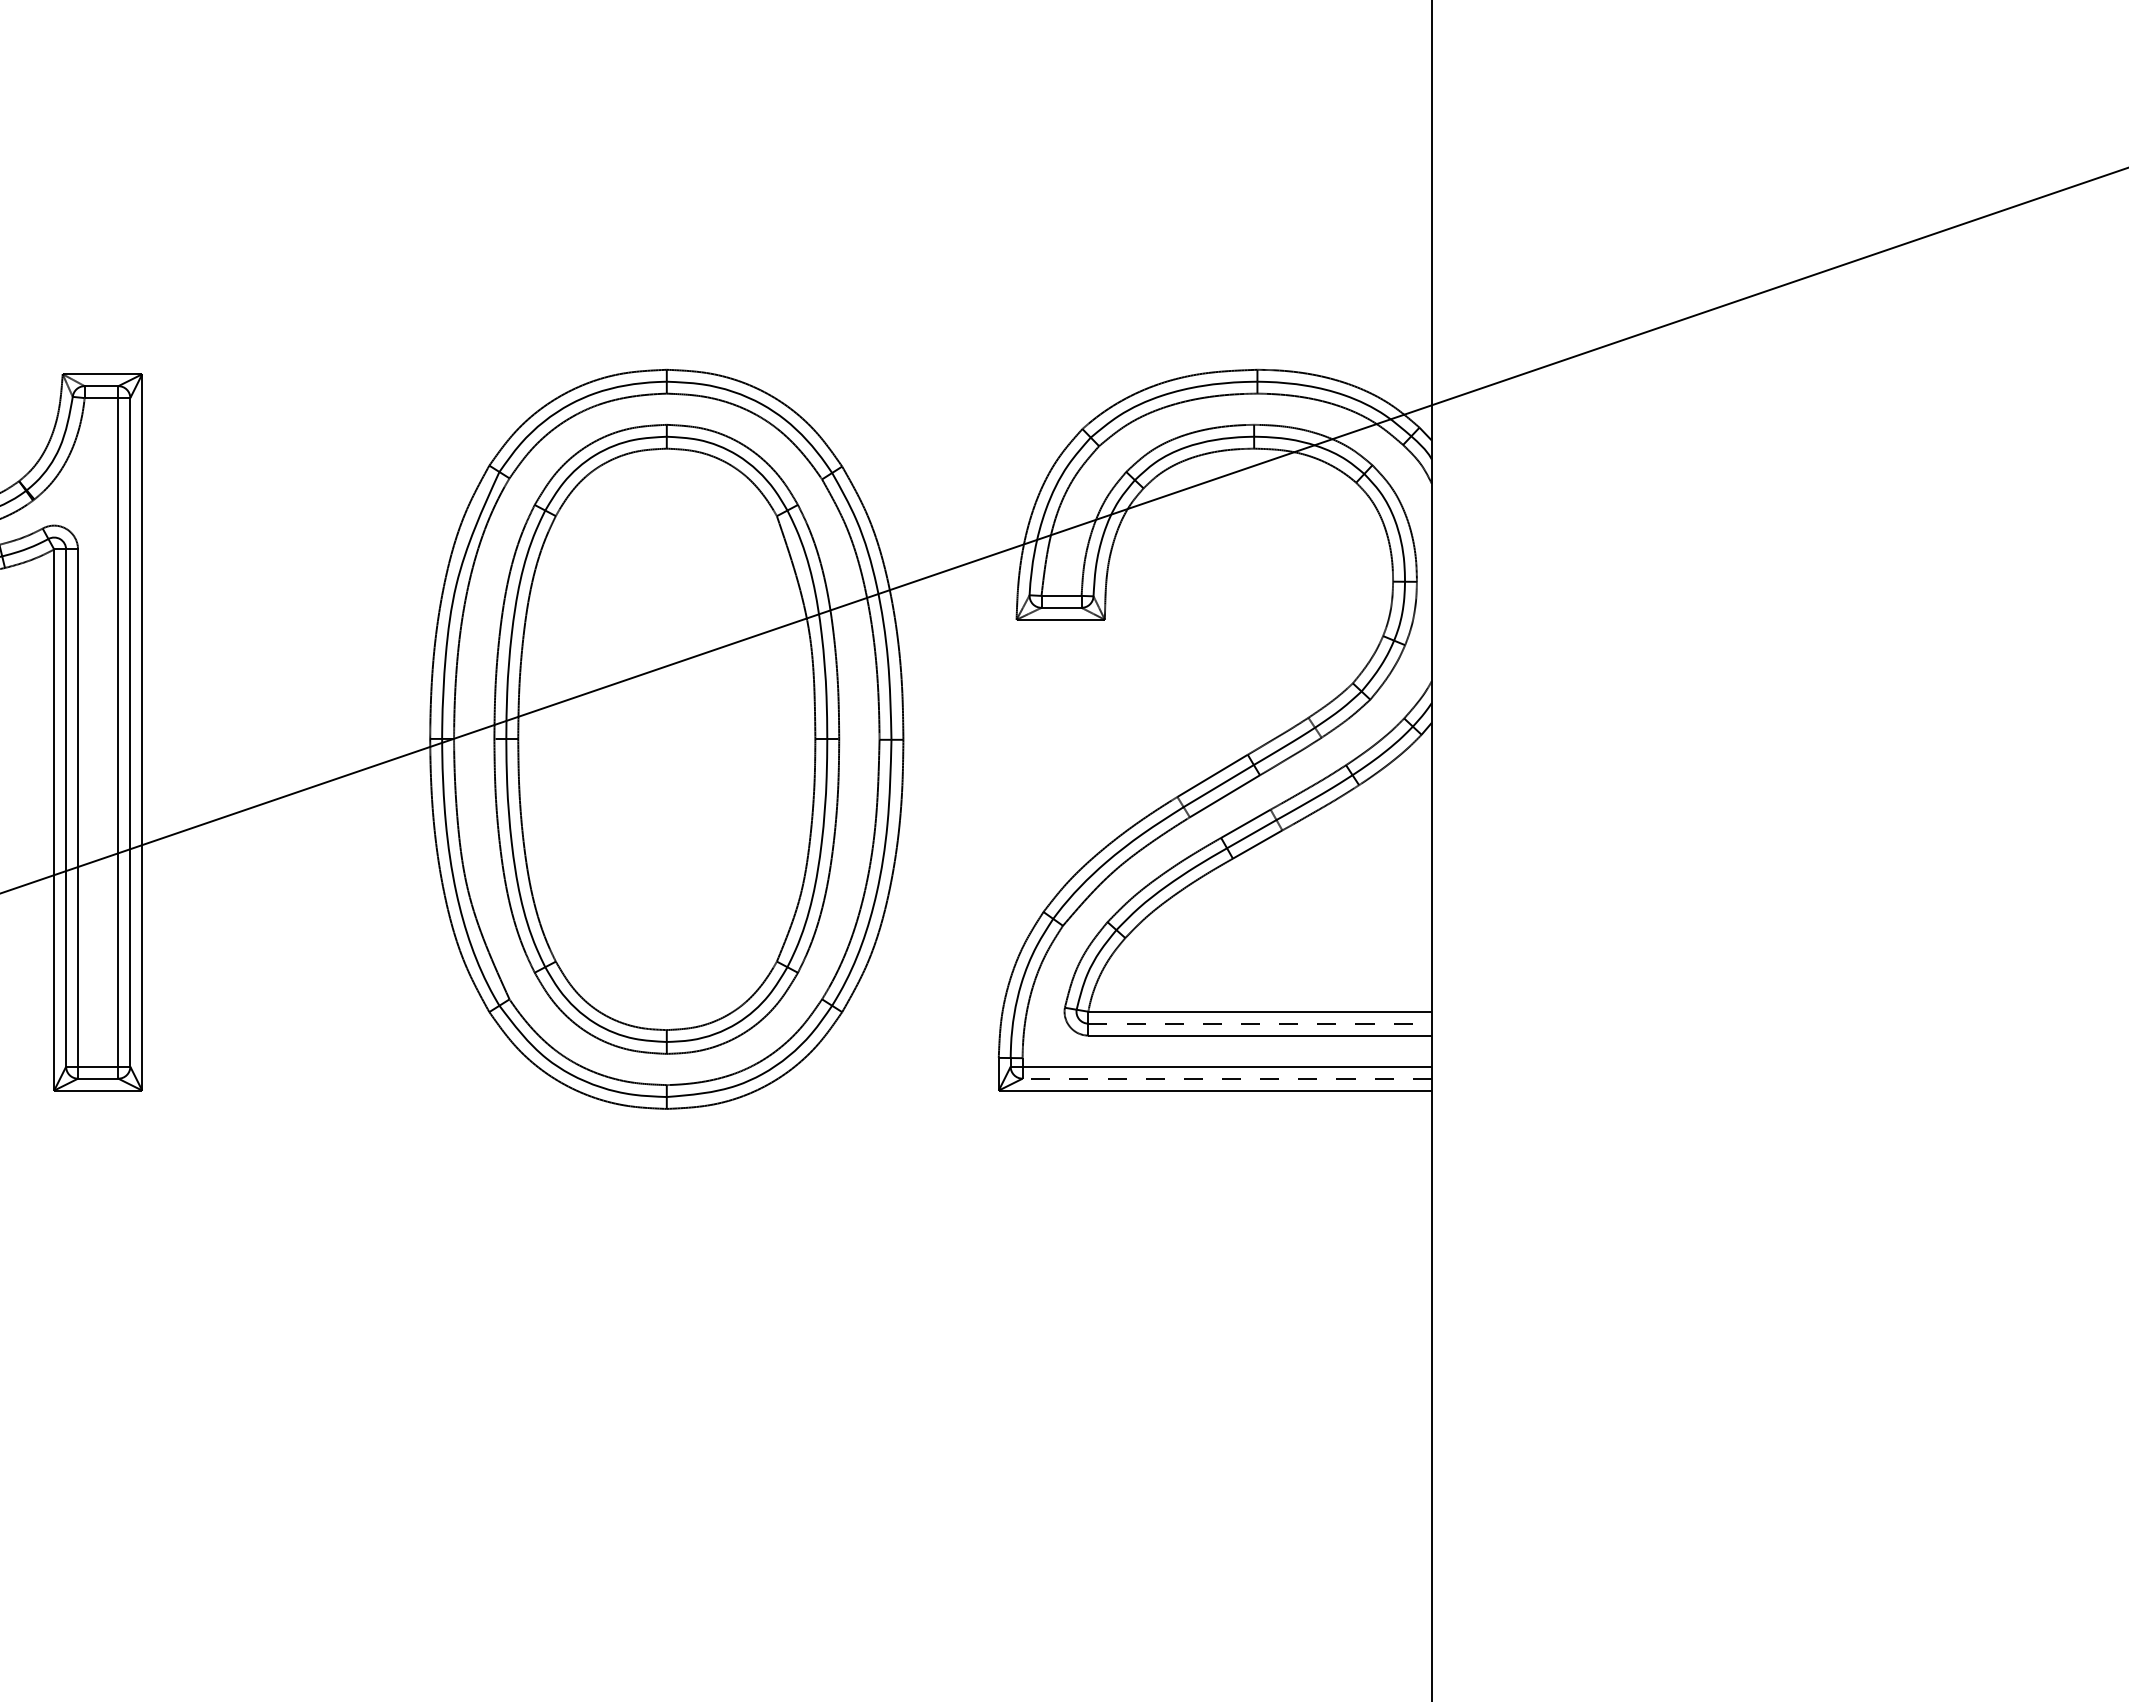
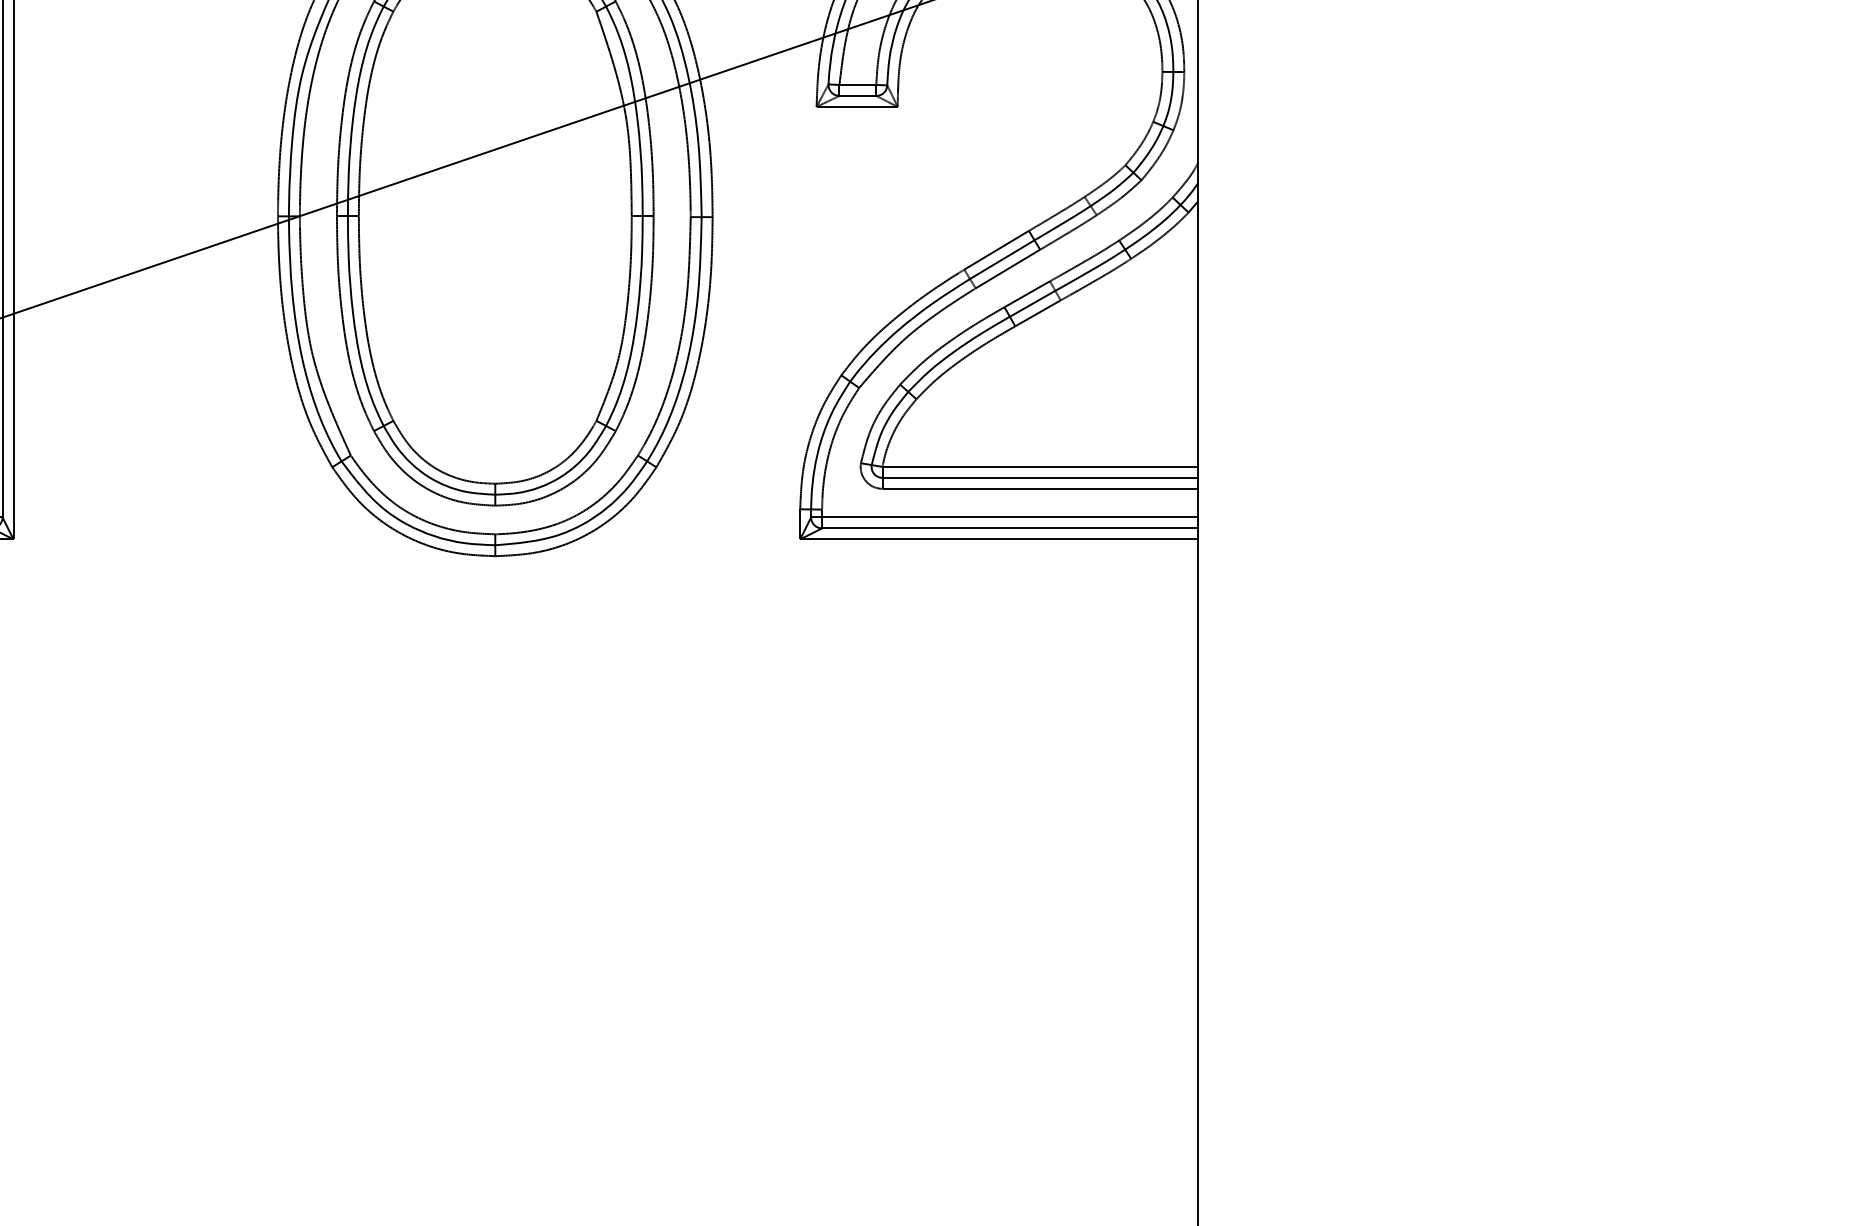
line: (1260, 1023) -> (1040, 477), dashed -> solid
line: (1227, 1078) -> (1010, 528), dashed -> solid

